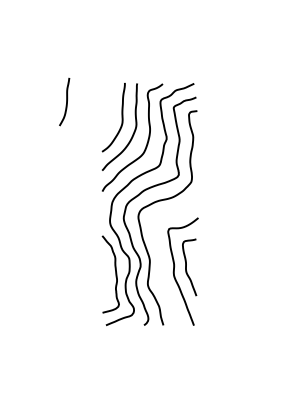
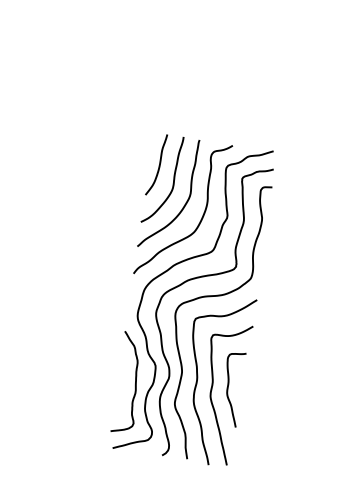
curve: (66, 101) -> (159, 164), moved
curve: (162, 262) -> (198, 377), added

